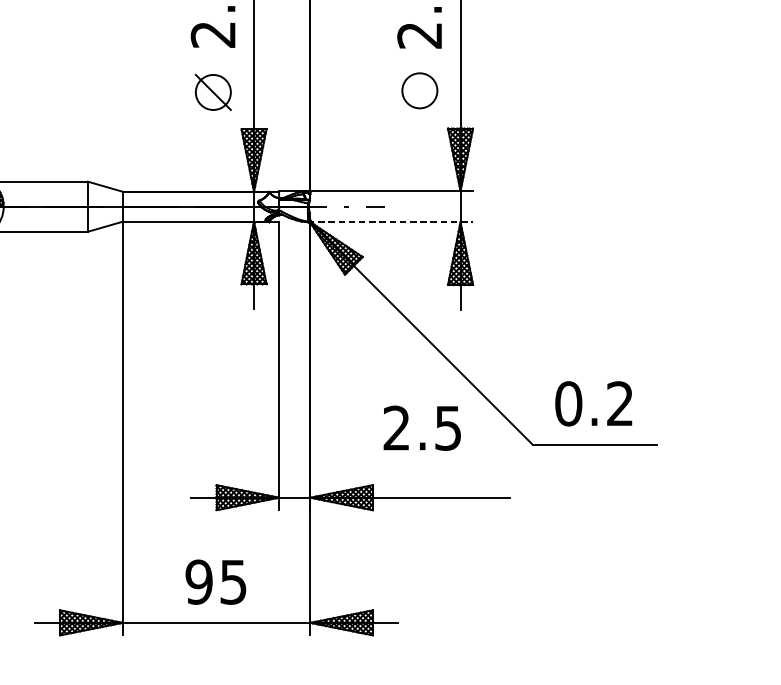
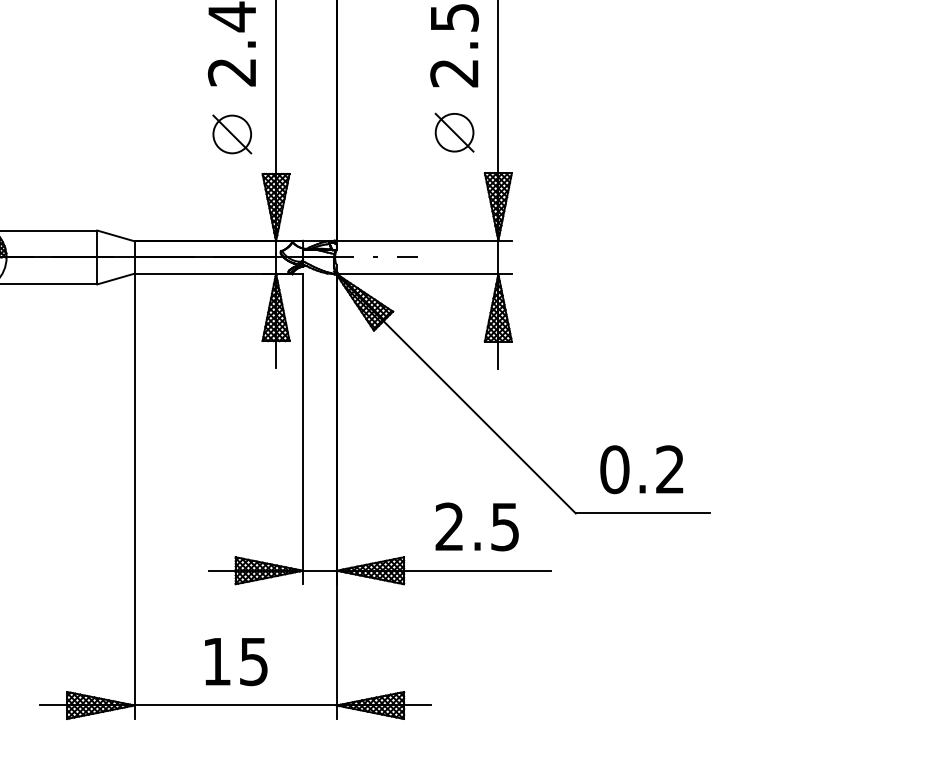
line: (419, 90) -> (454, 132), added
line: (390, 222) -> (422, 274), dashed -> solid
text: (421, 427) -> (476, 526), moved
text: (198, 582) -> (216, 661), 95 -> 15

